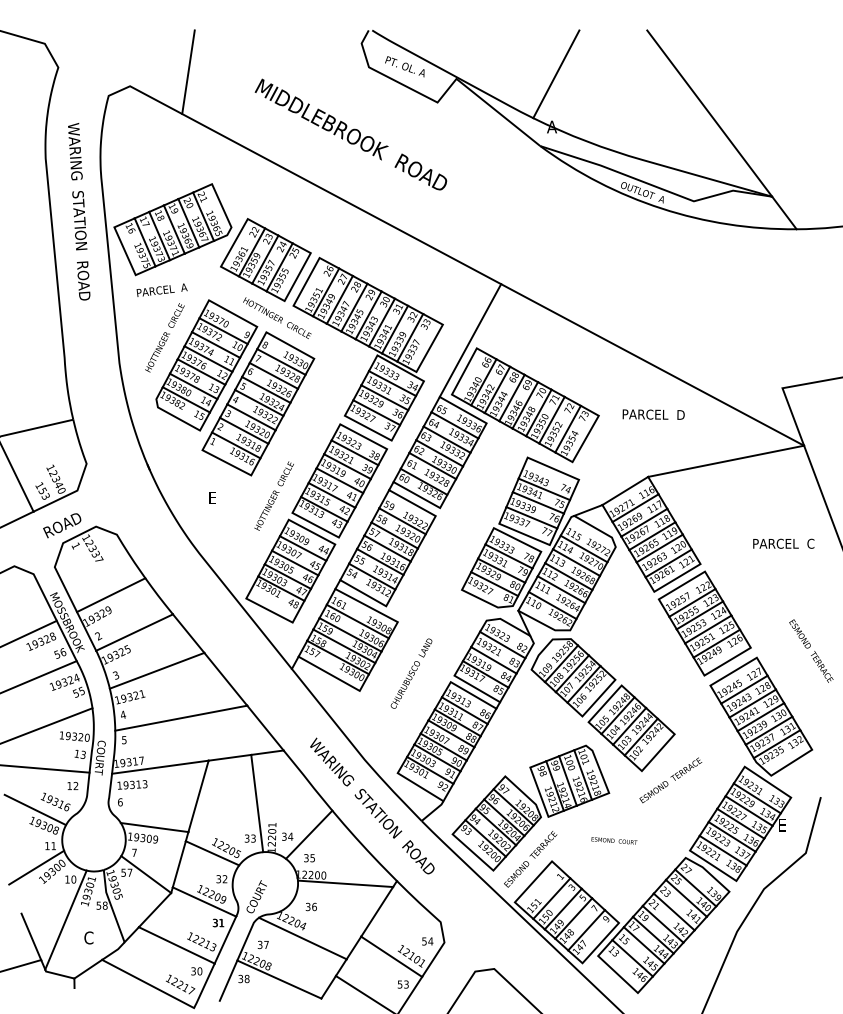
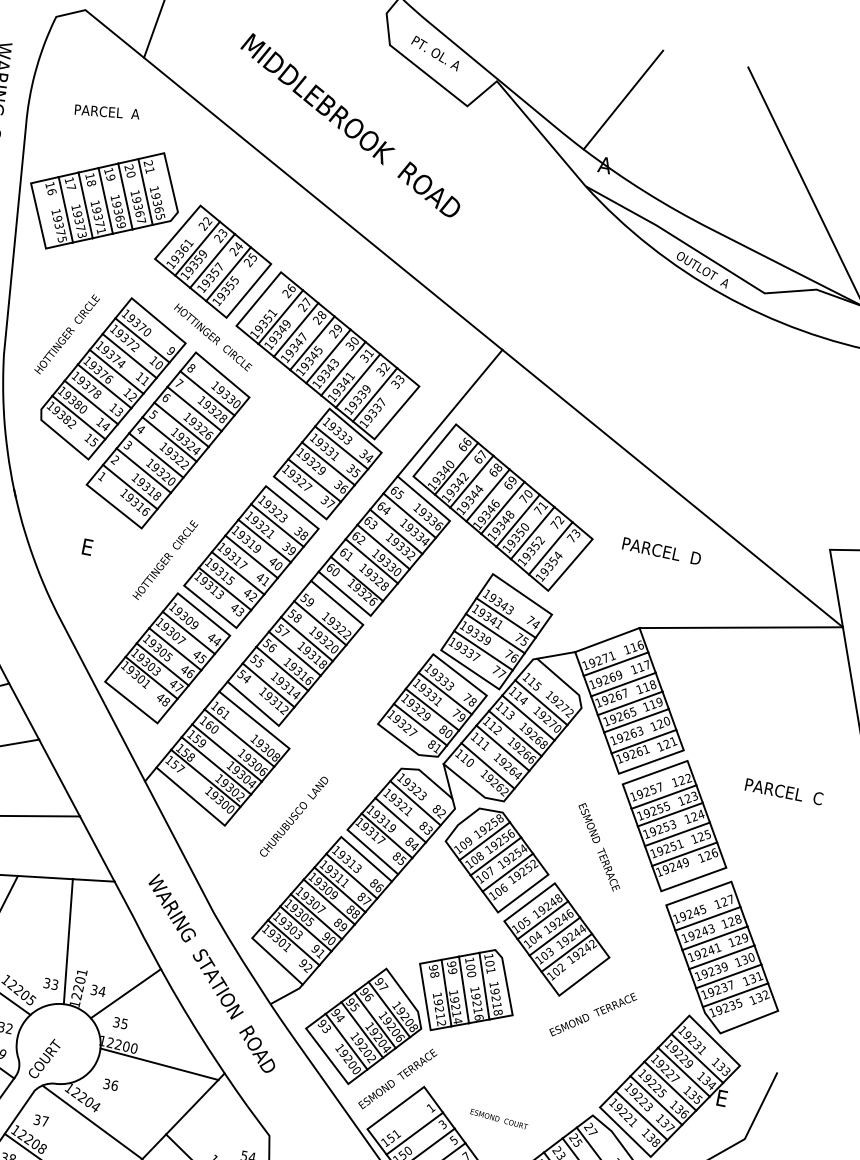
text: (161, 289) -> (106, 111), moved
text: (783, 543) -> (783, 791), moved
text: (811, 650) -> (599, 846), moved
text: (614, 840) -> (499, 1118), moved

